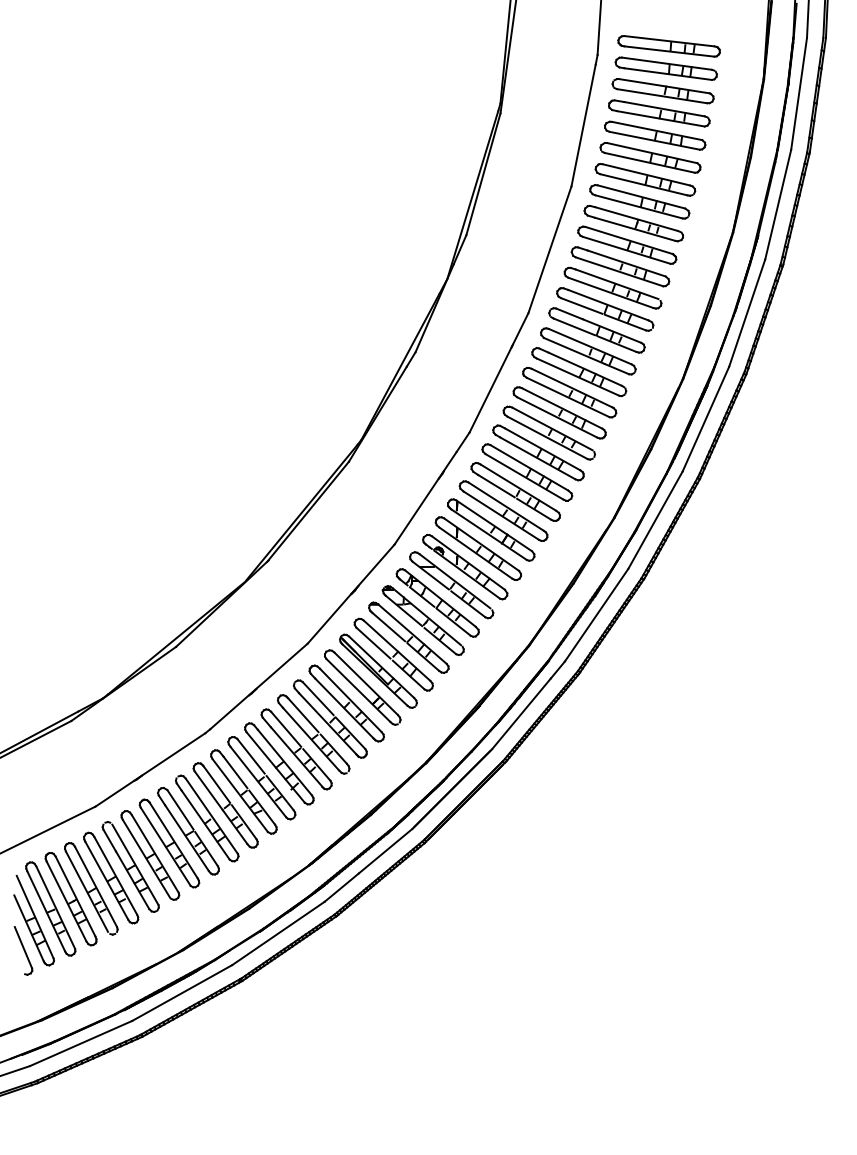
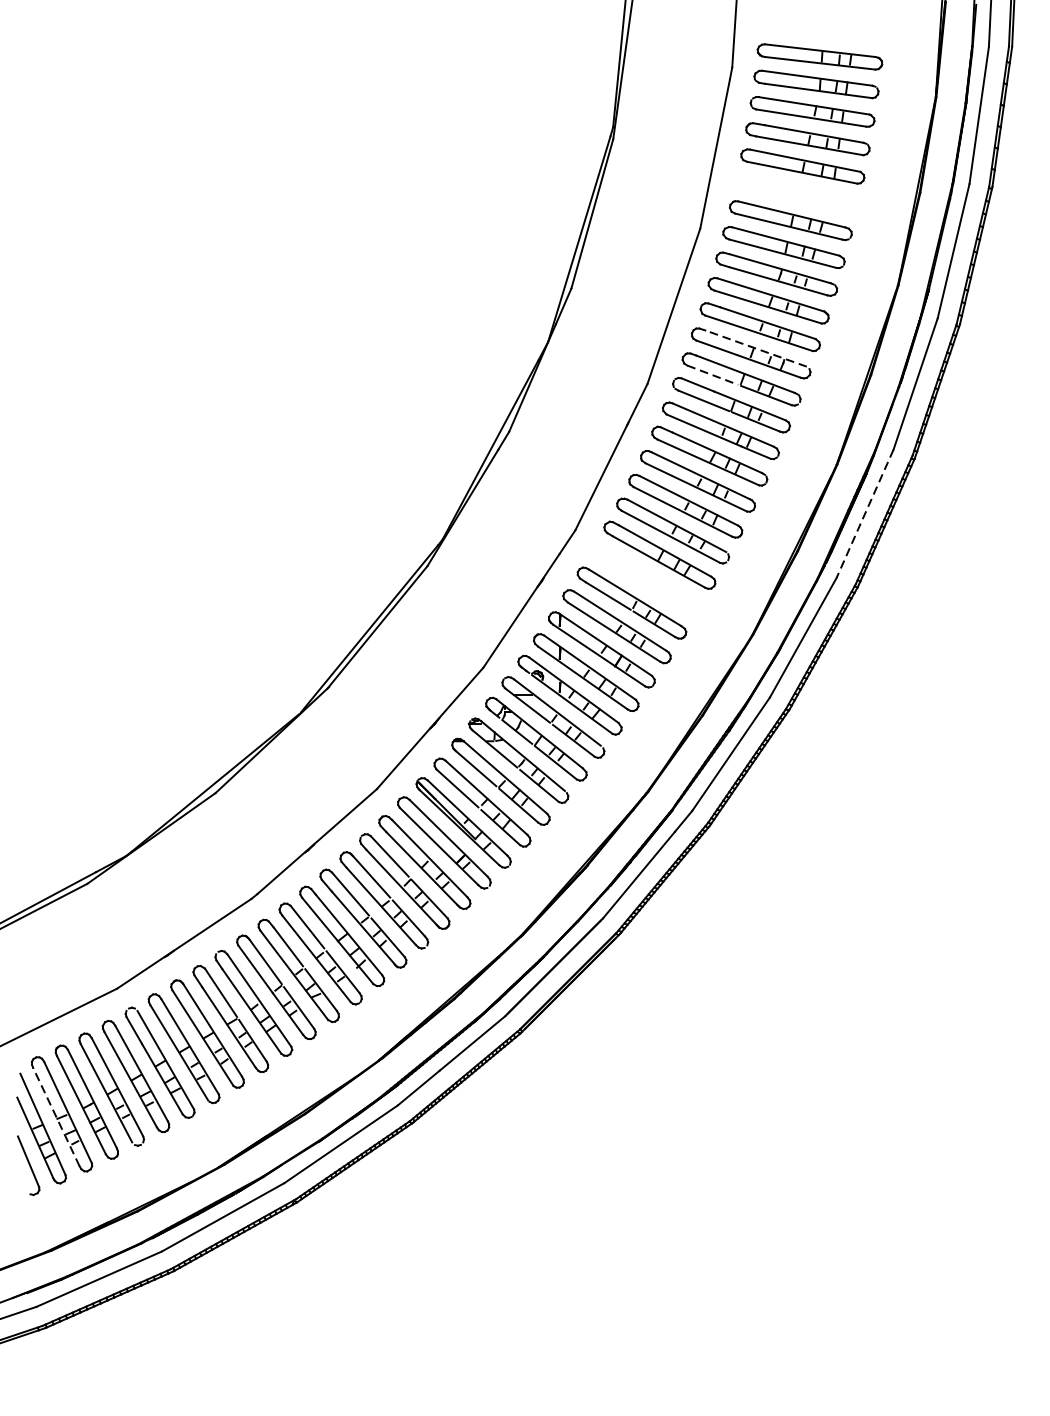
part: (650, 157) -> (797, 193), removed
line: (617, 284) -> (756, 348), solid -> dashed
line: (582, 306) -> (713, 375), solid -> dashed
line: (705, 419) -> (864, 514), solid -> dashed
part: (527, 472) -> (646, 579), removed
line: (45, 910) -> (55, 1116), solid -> dashed

